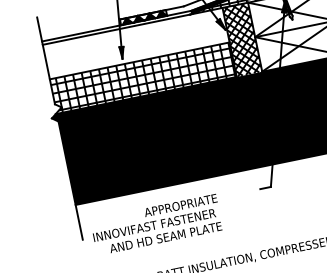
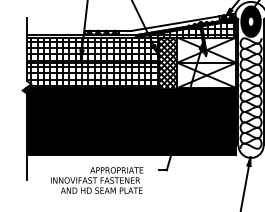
hatch: (135, 42) -> (92, 49), added
text: (157, 224) -> (97, 180), moved

